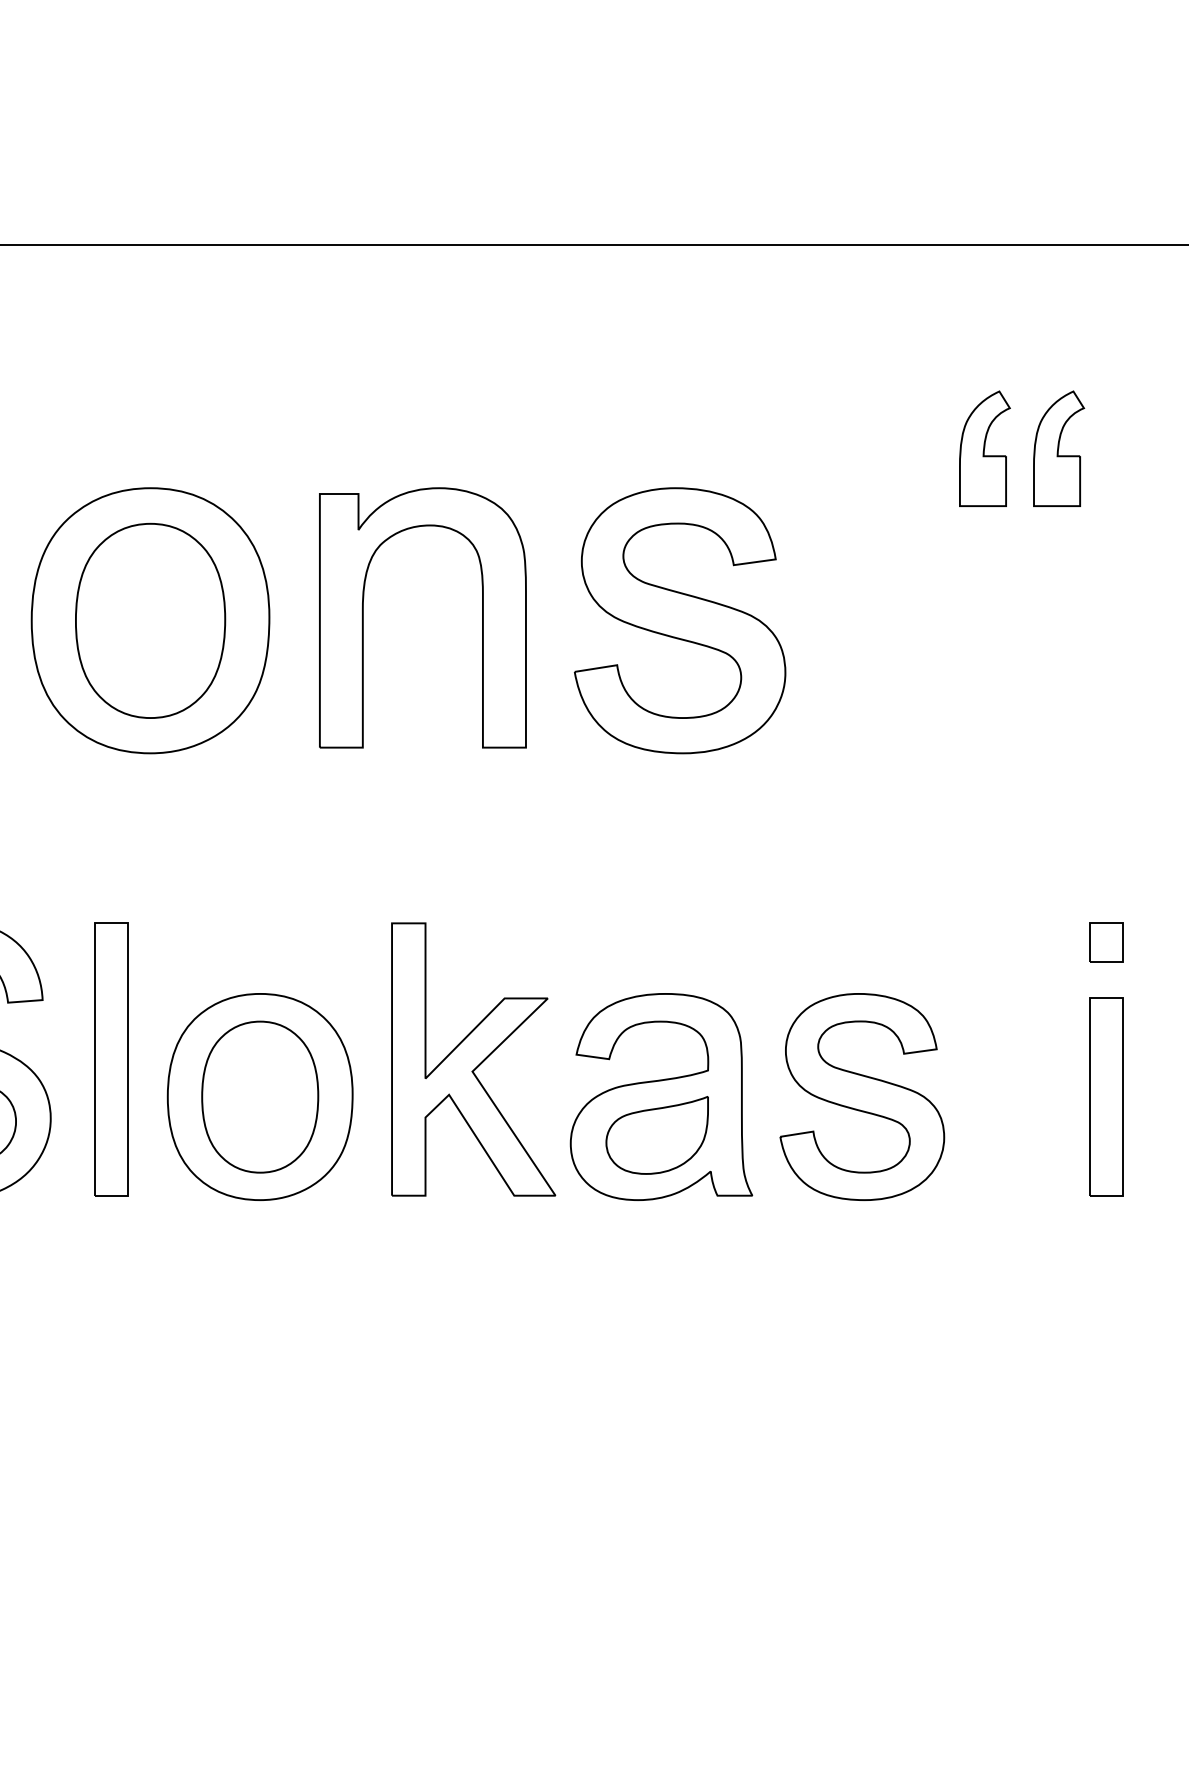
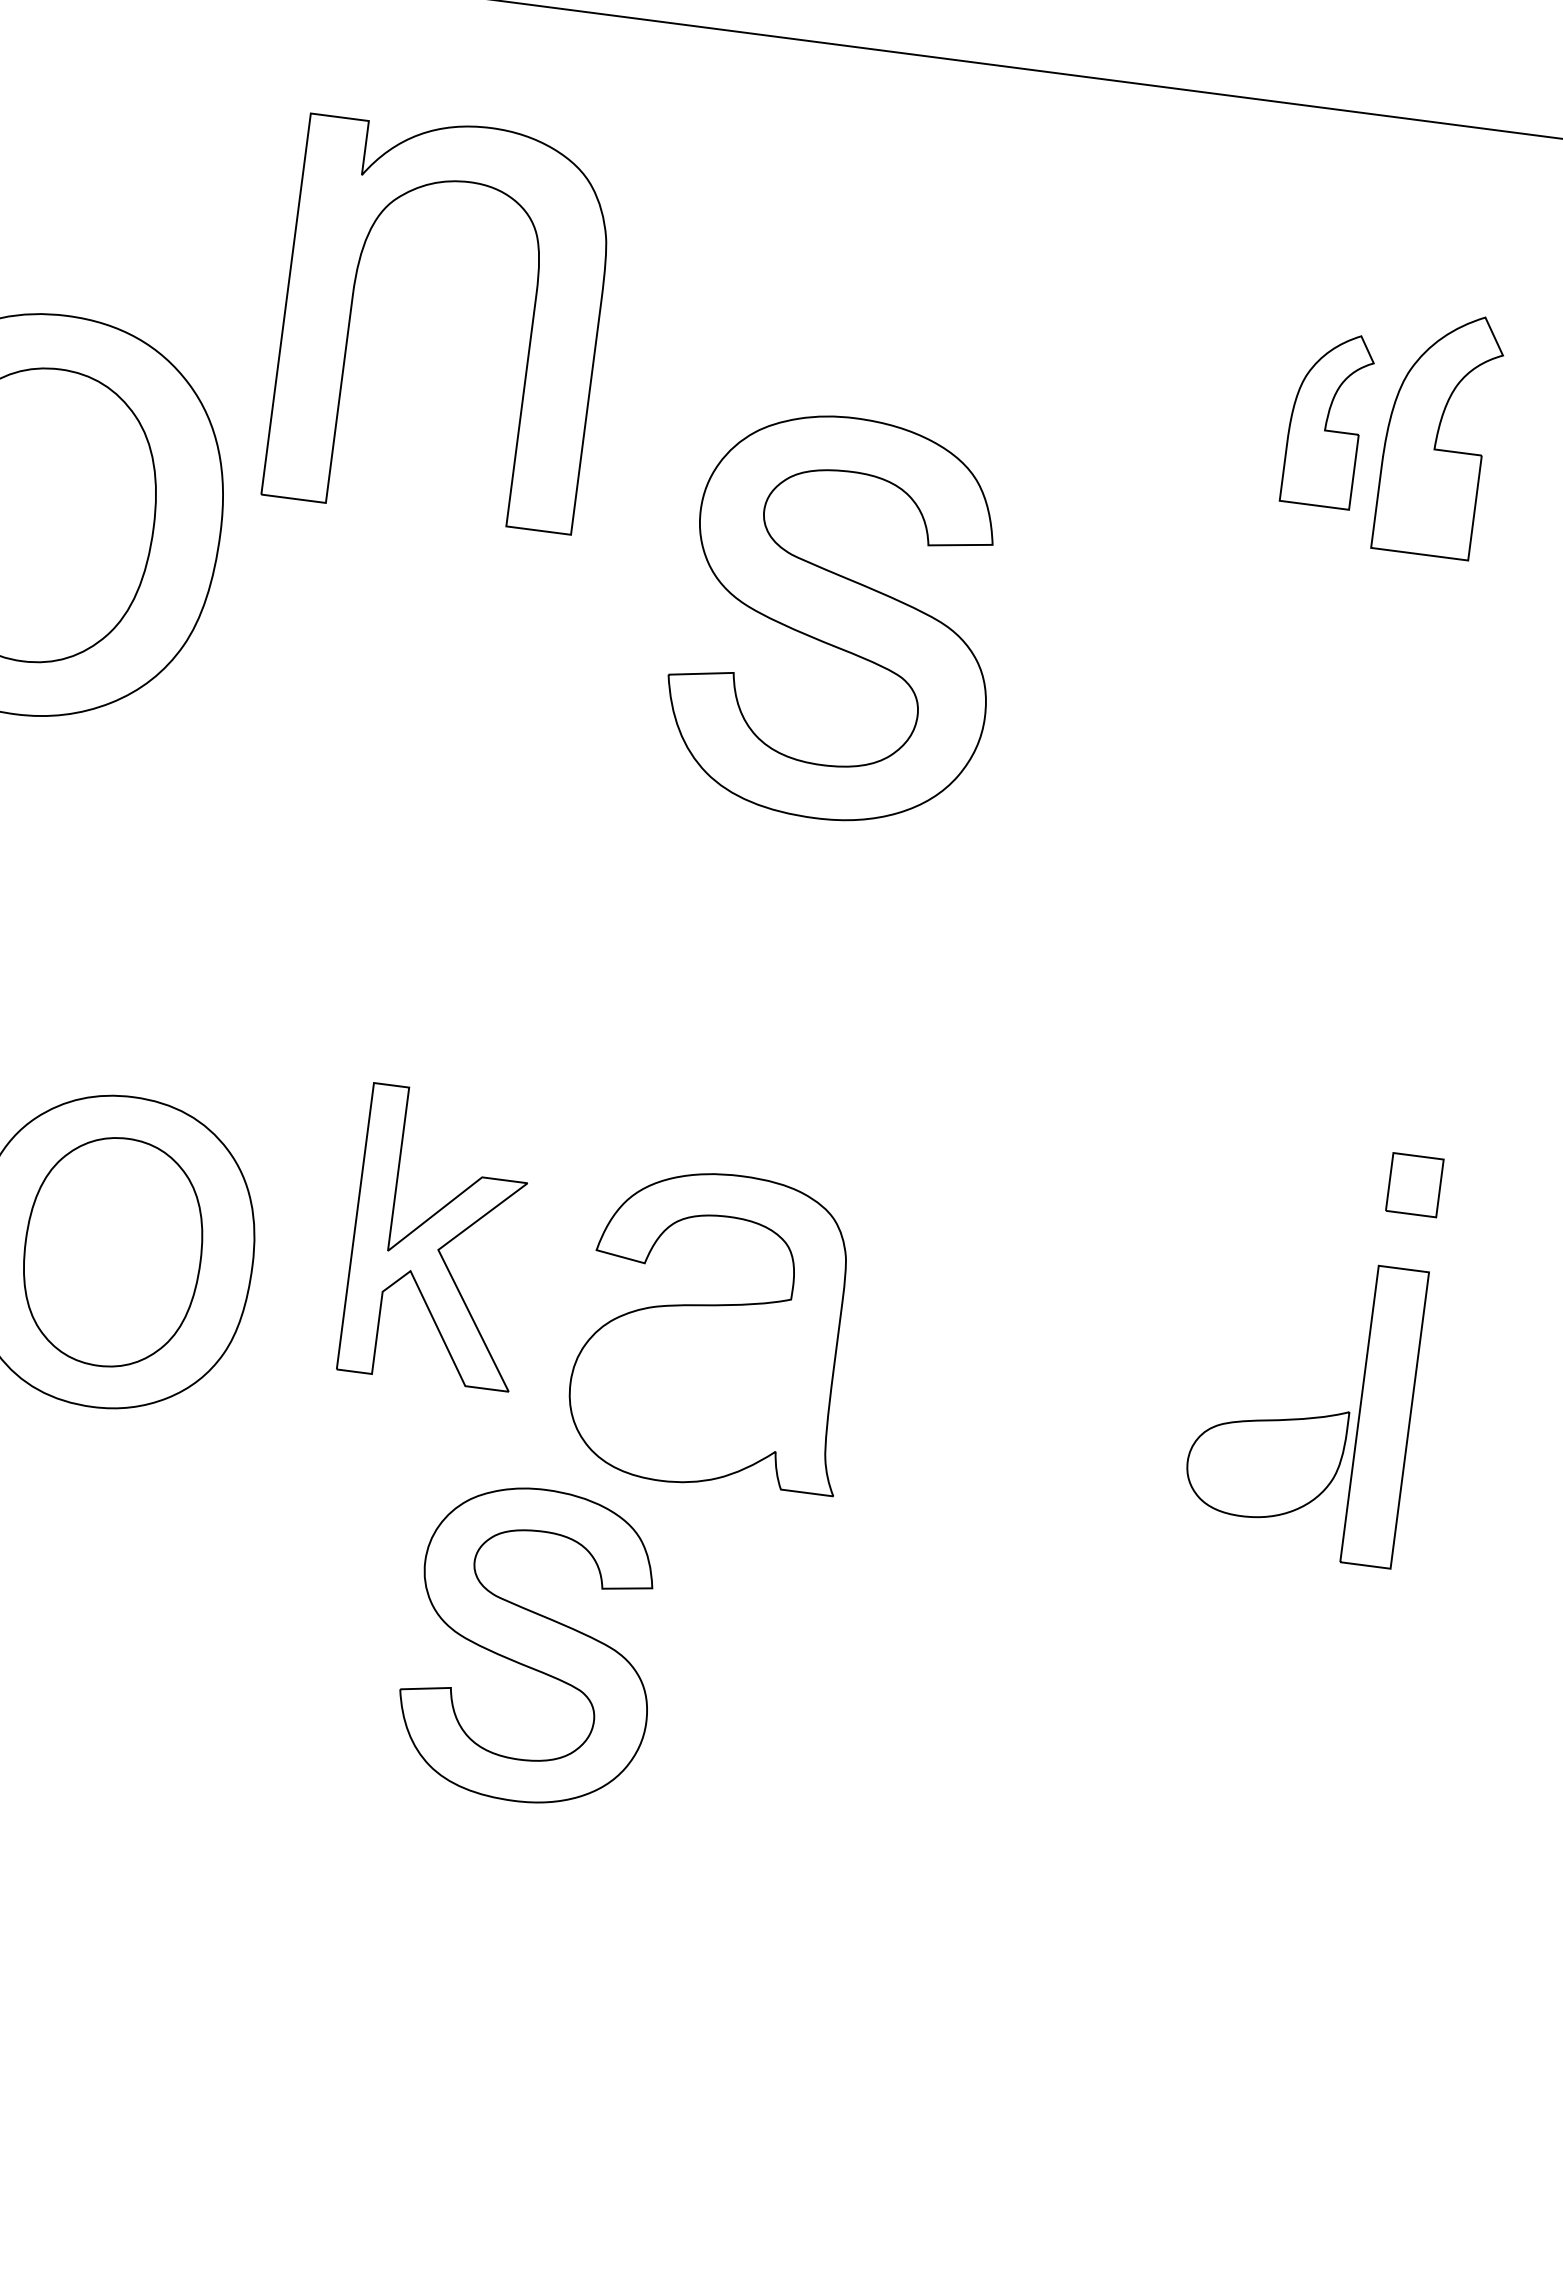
part: (1059, 448) -> (1440, 433), size x1.4
part: (363, 617) -> (352, 307), moved
part: (473, 1059) -> (440, 1237), size x0.7
part: (862, 1096) -> (531, 1644), moved
part: (656, 1135) -> (1264, 1460), moved

